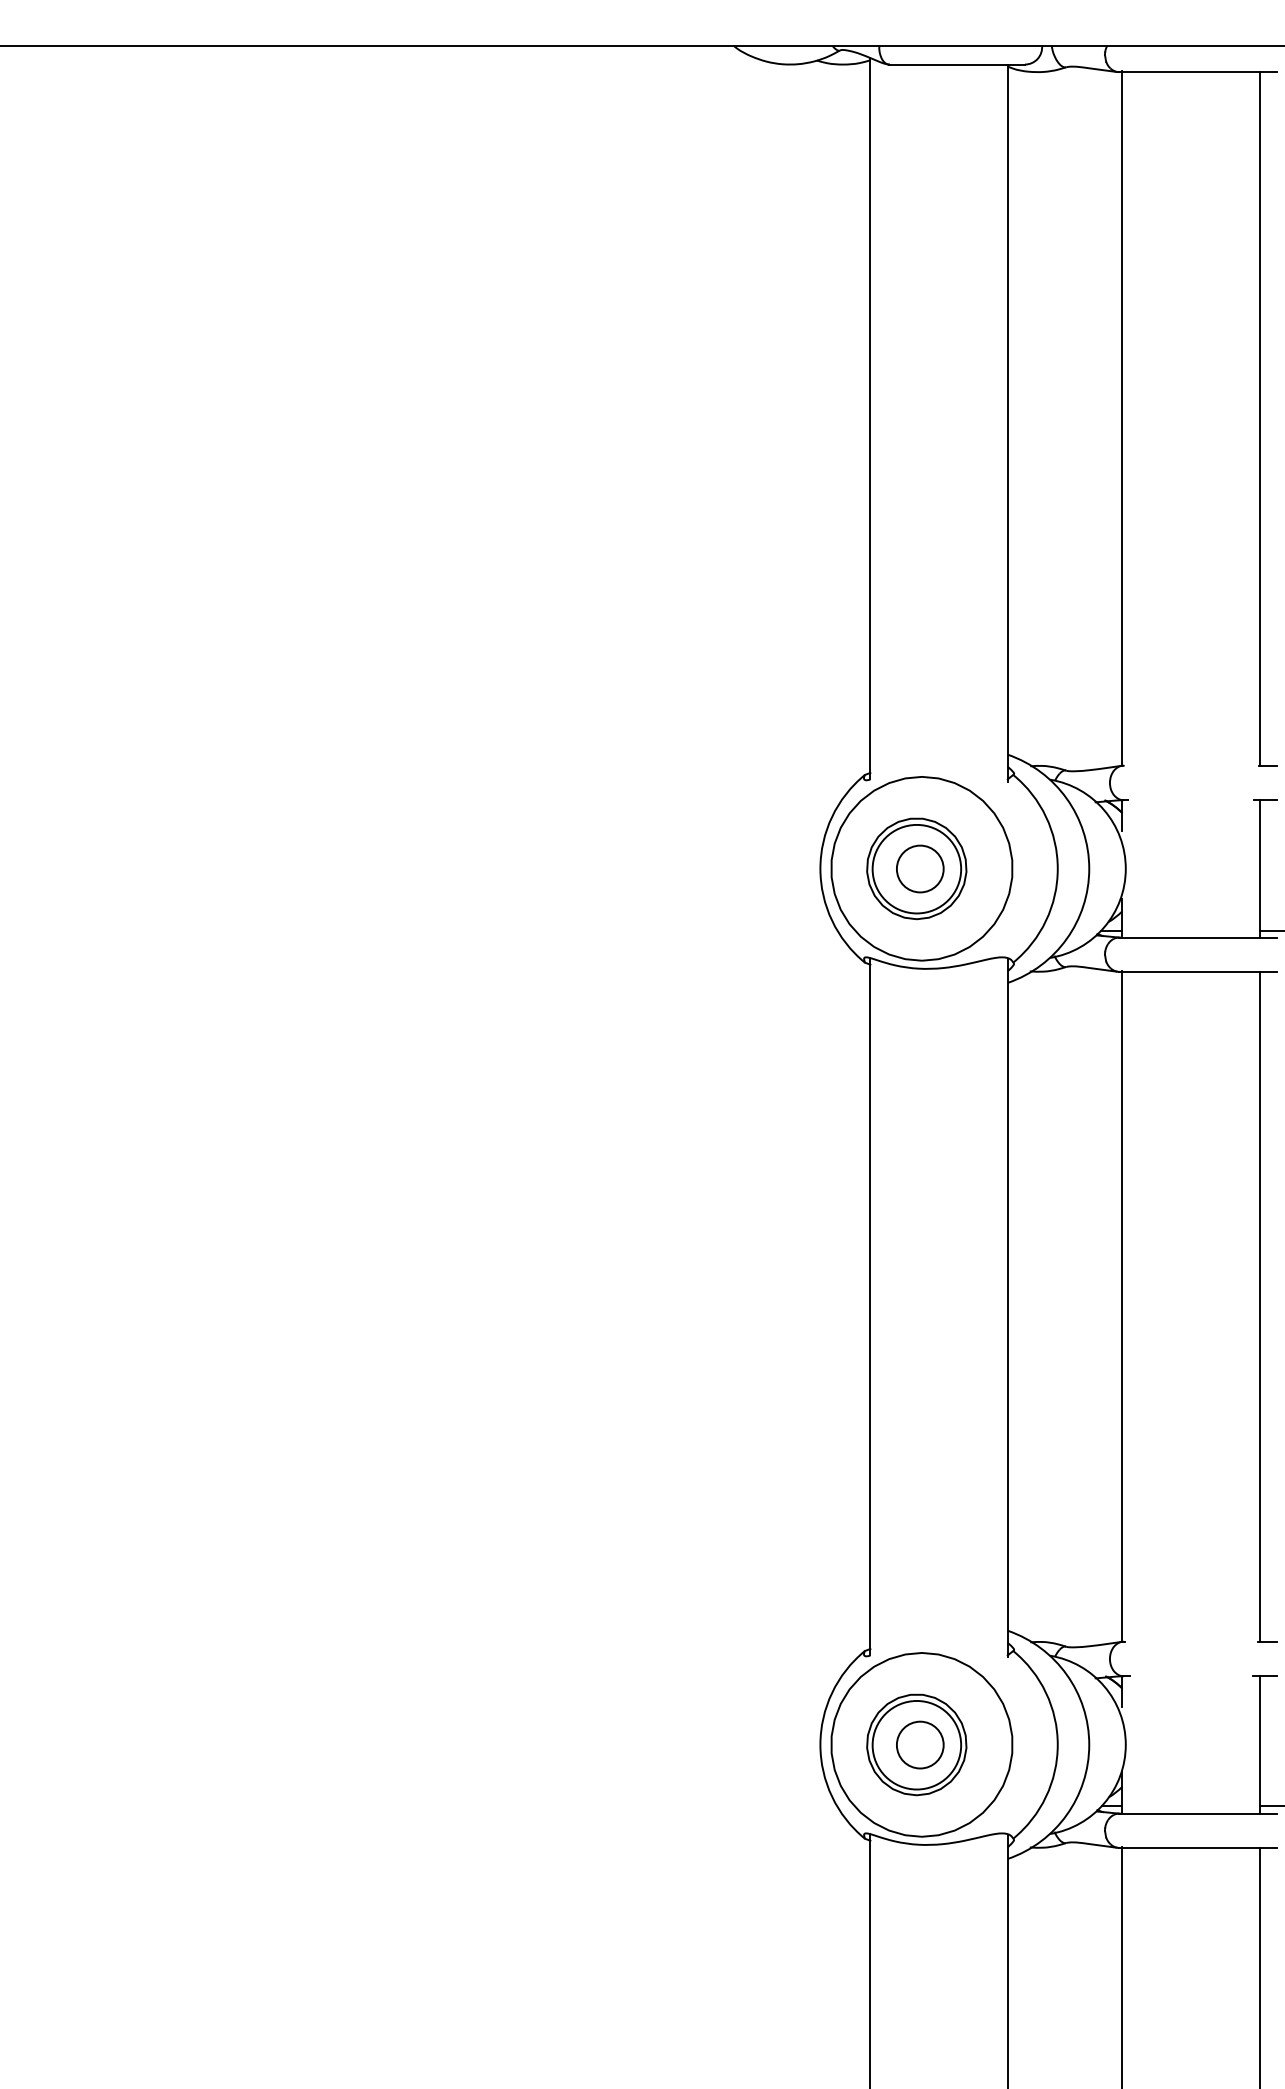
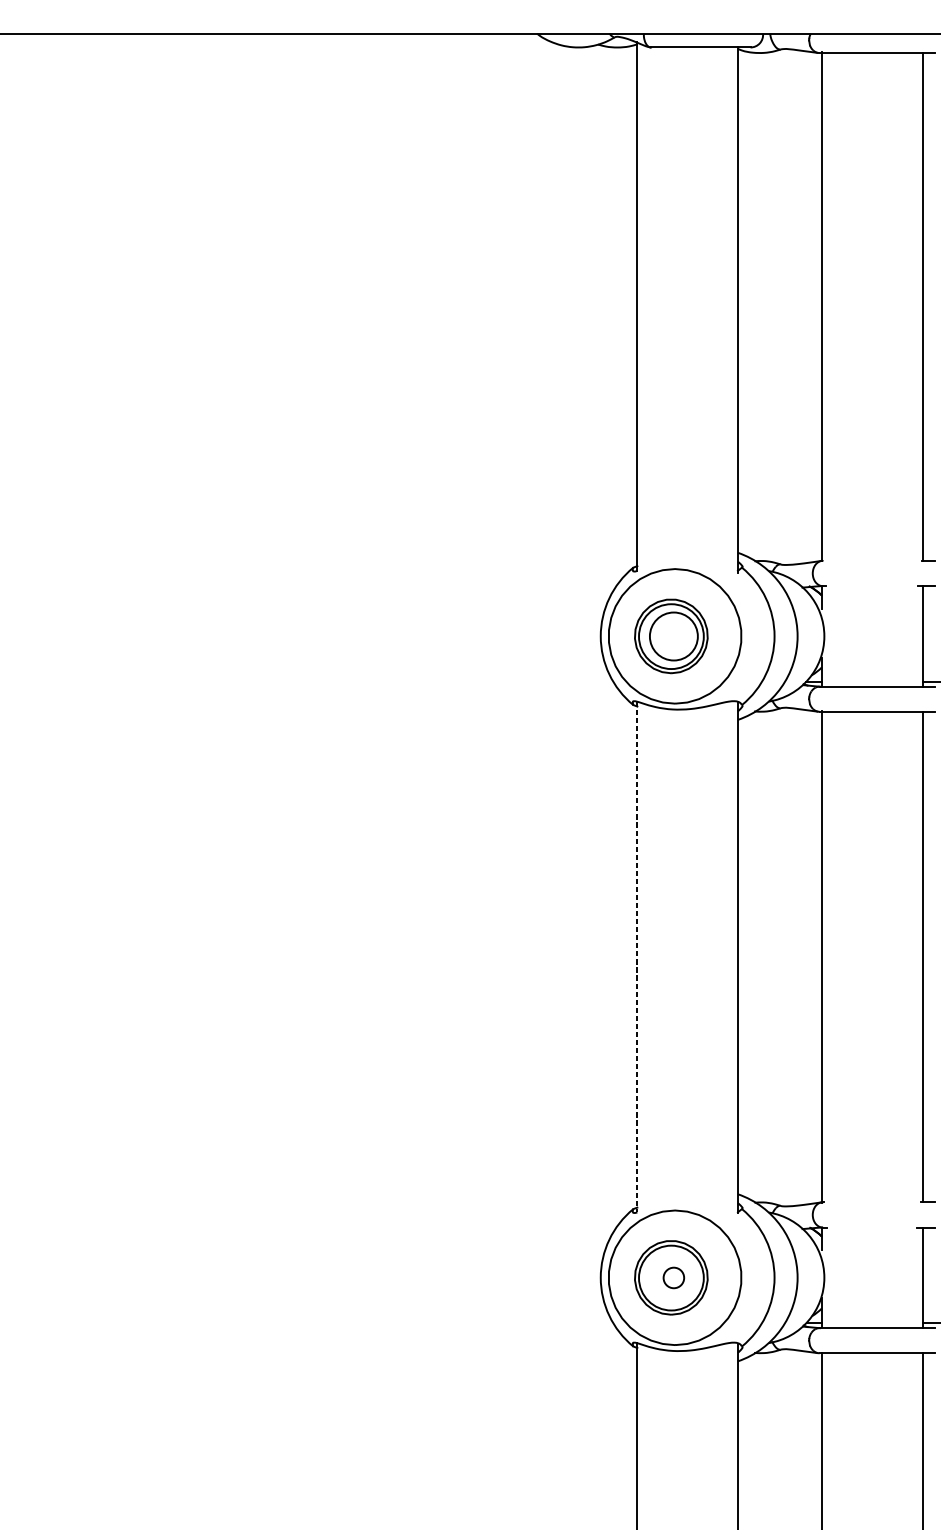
circle: (919, 868) -> (673, 636), size x1.4
line: (870, 1306) -> (637, 956), solid -> dashed
circle: (919, 1744) -> (673, 1277), size x0.6

